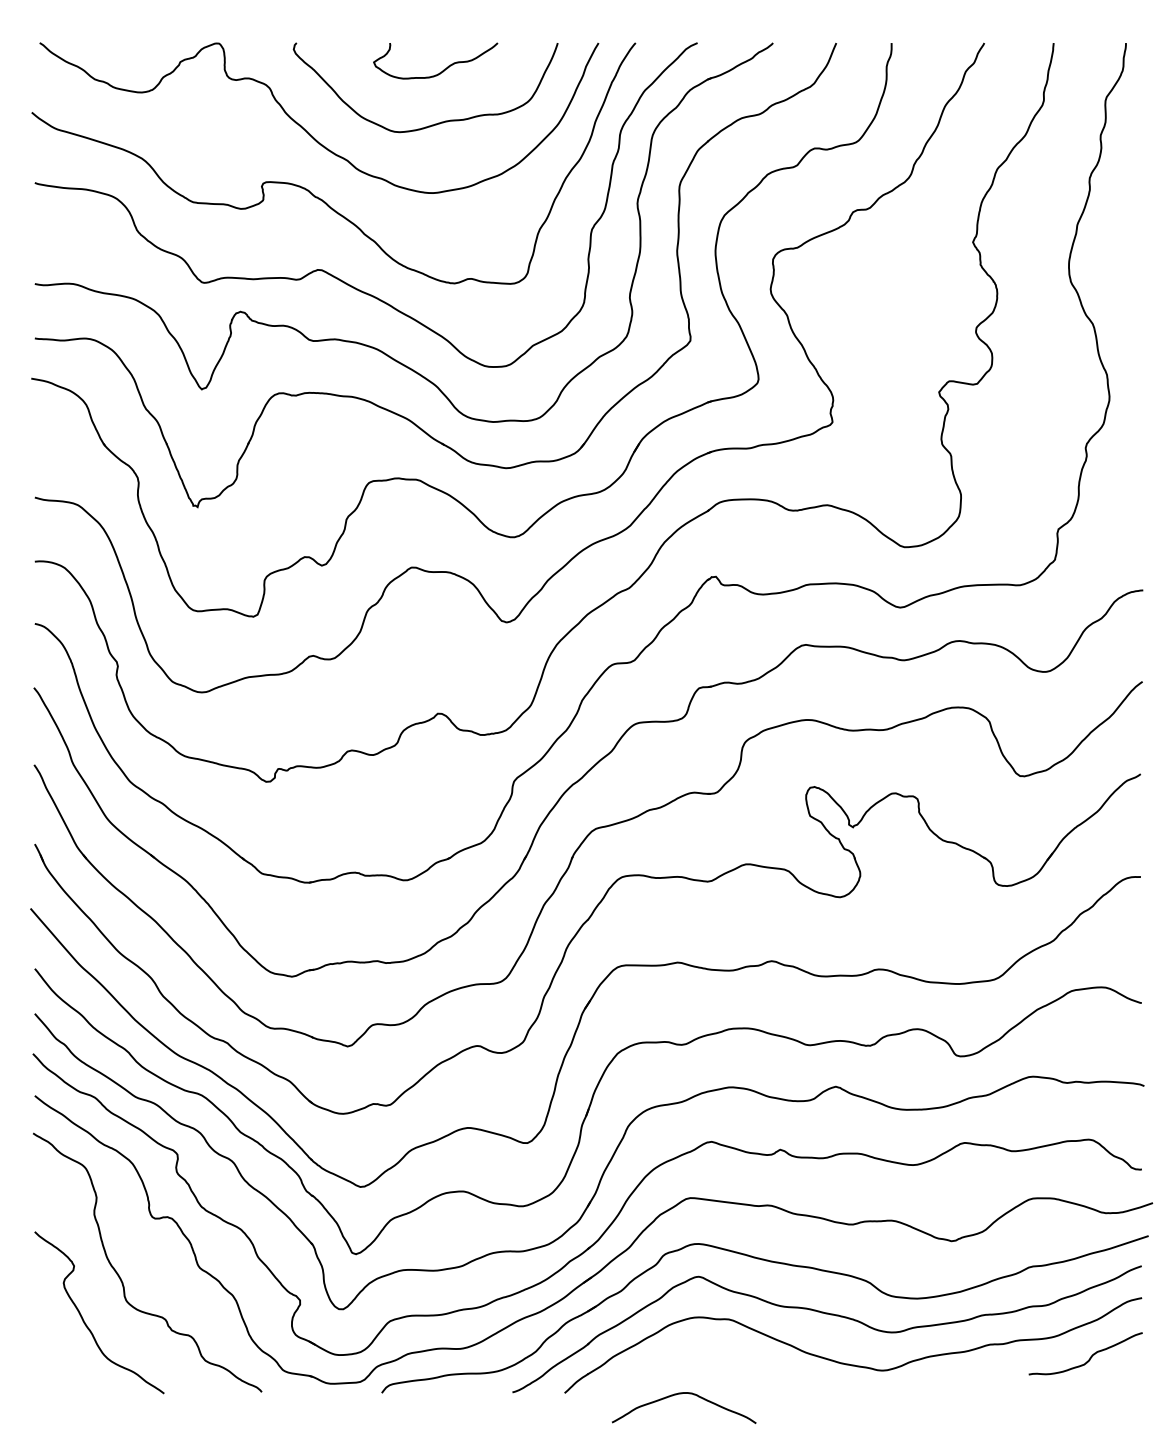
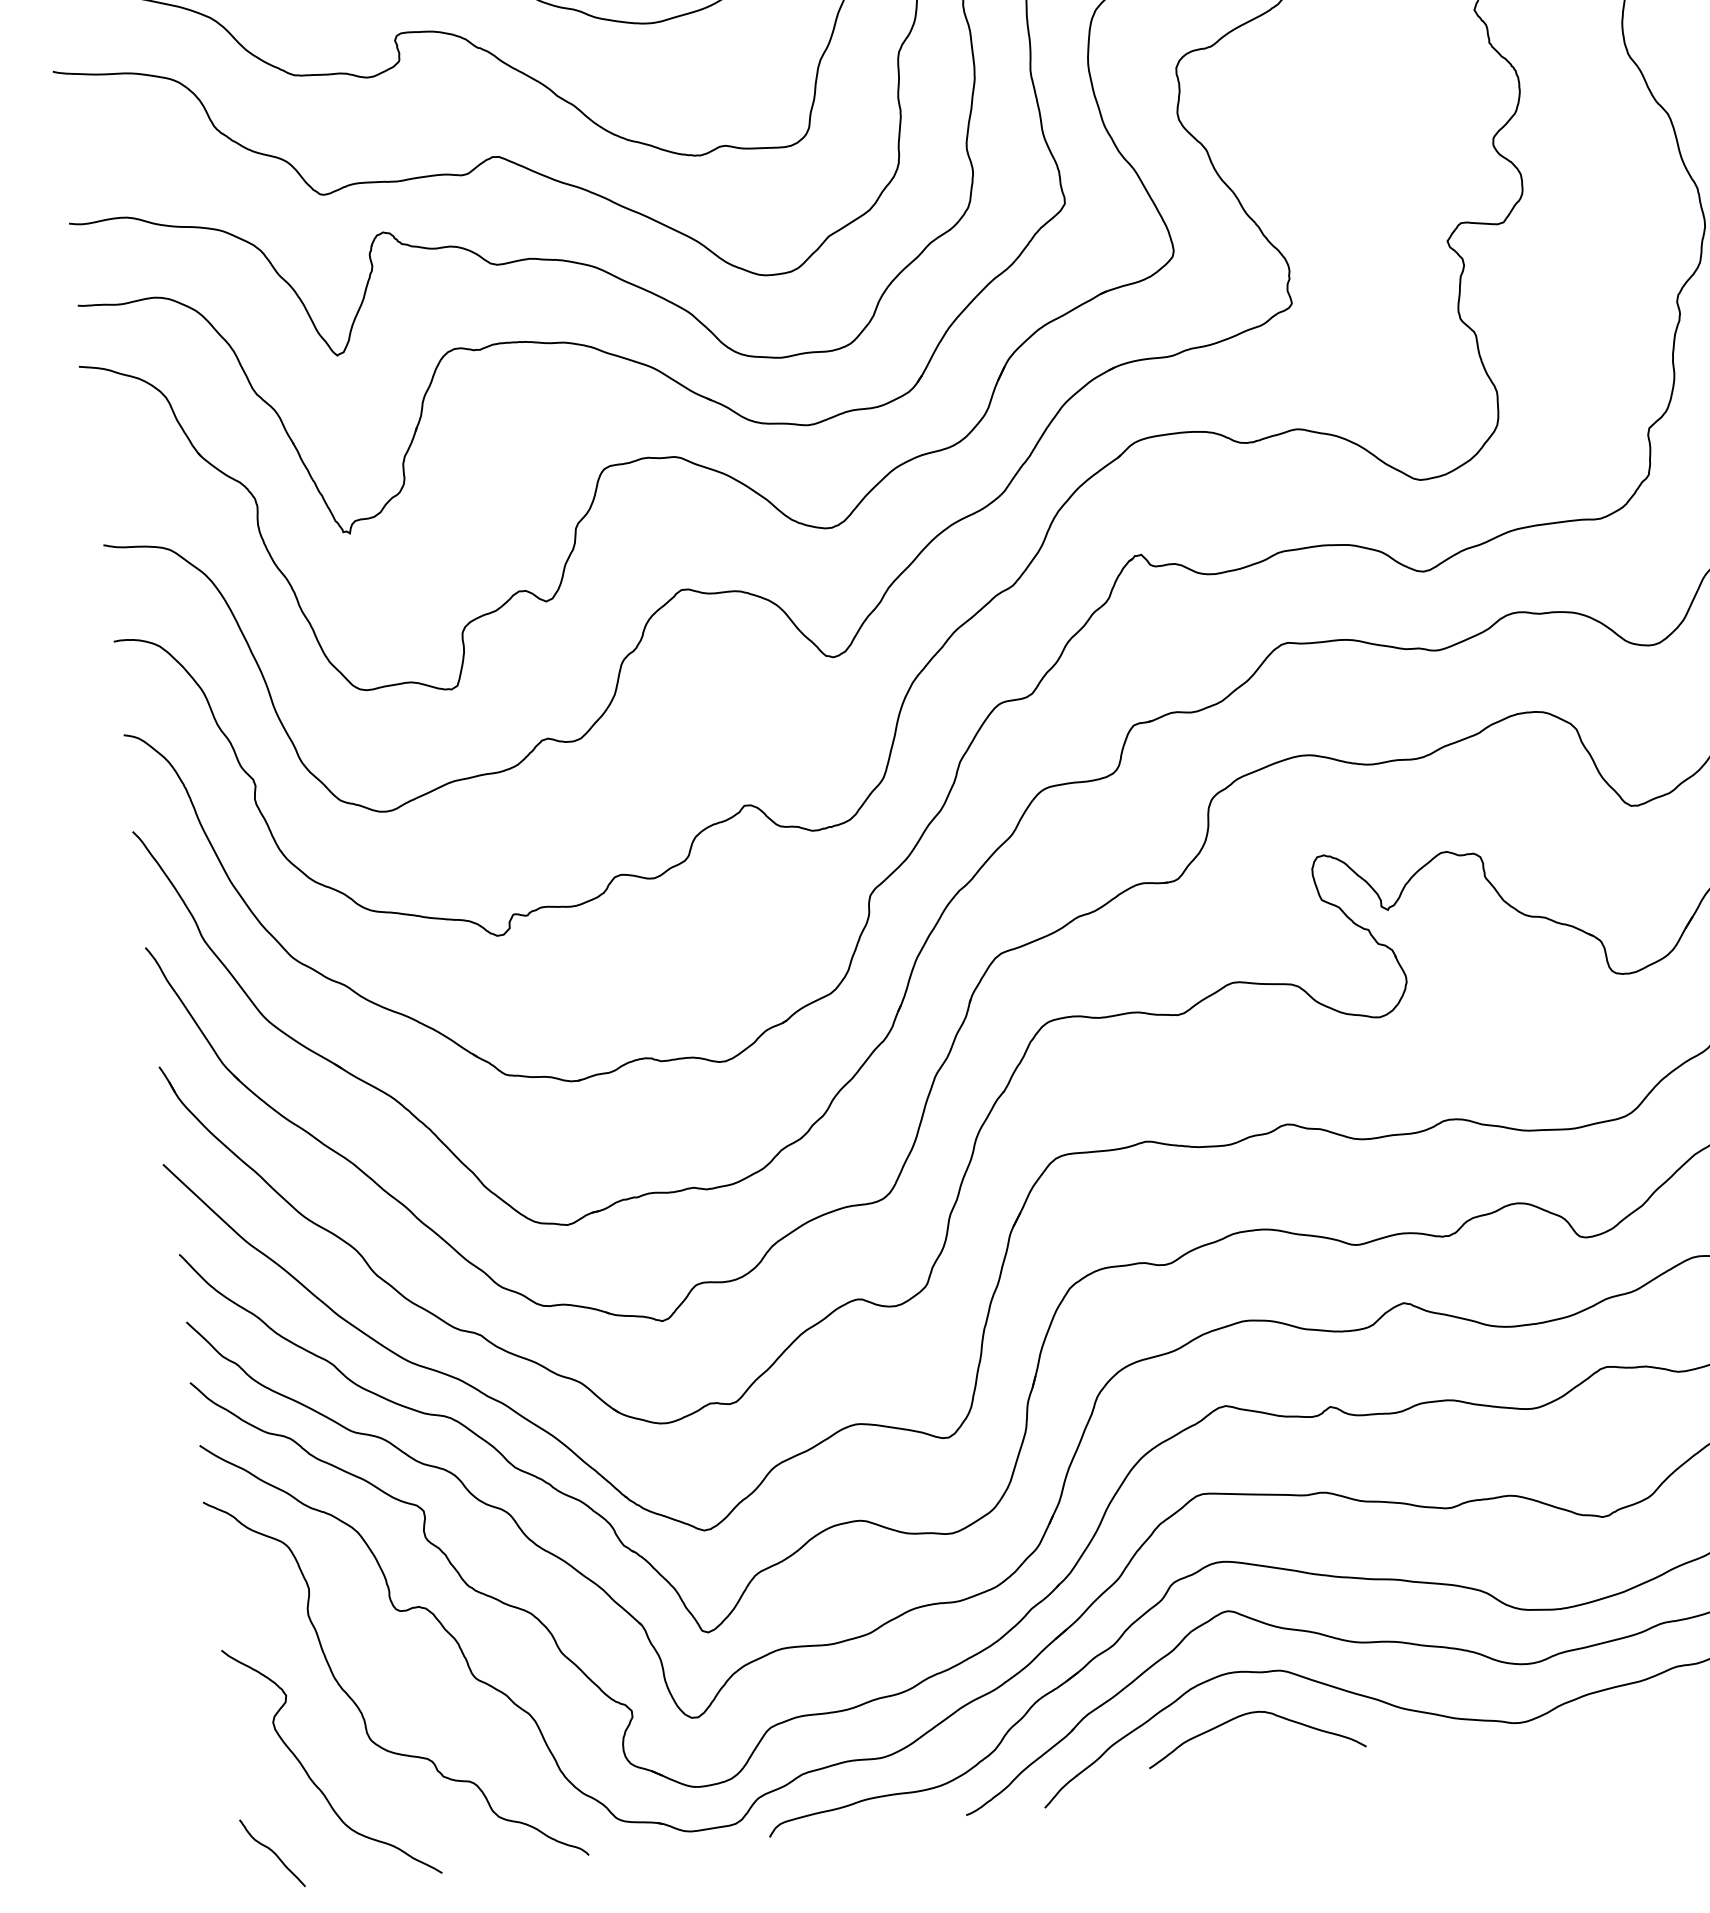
curve: (53, 1368) -> (271, 1853), added
curve: (681, 1394) -> (1249, 1715), moved

